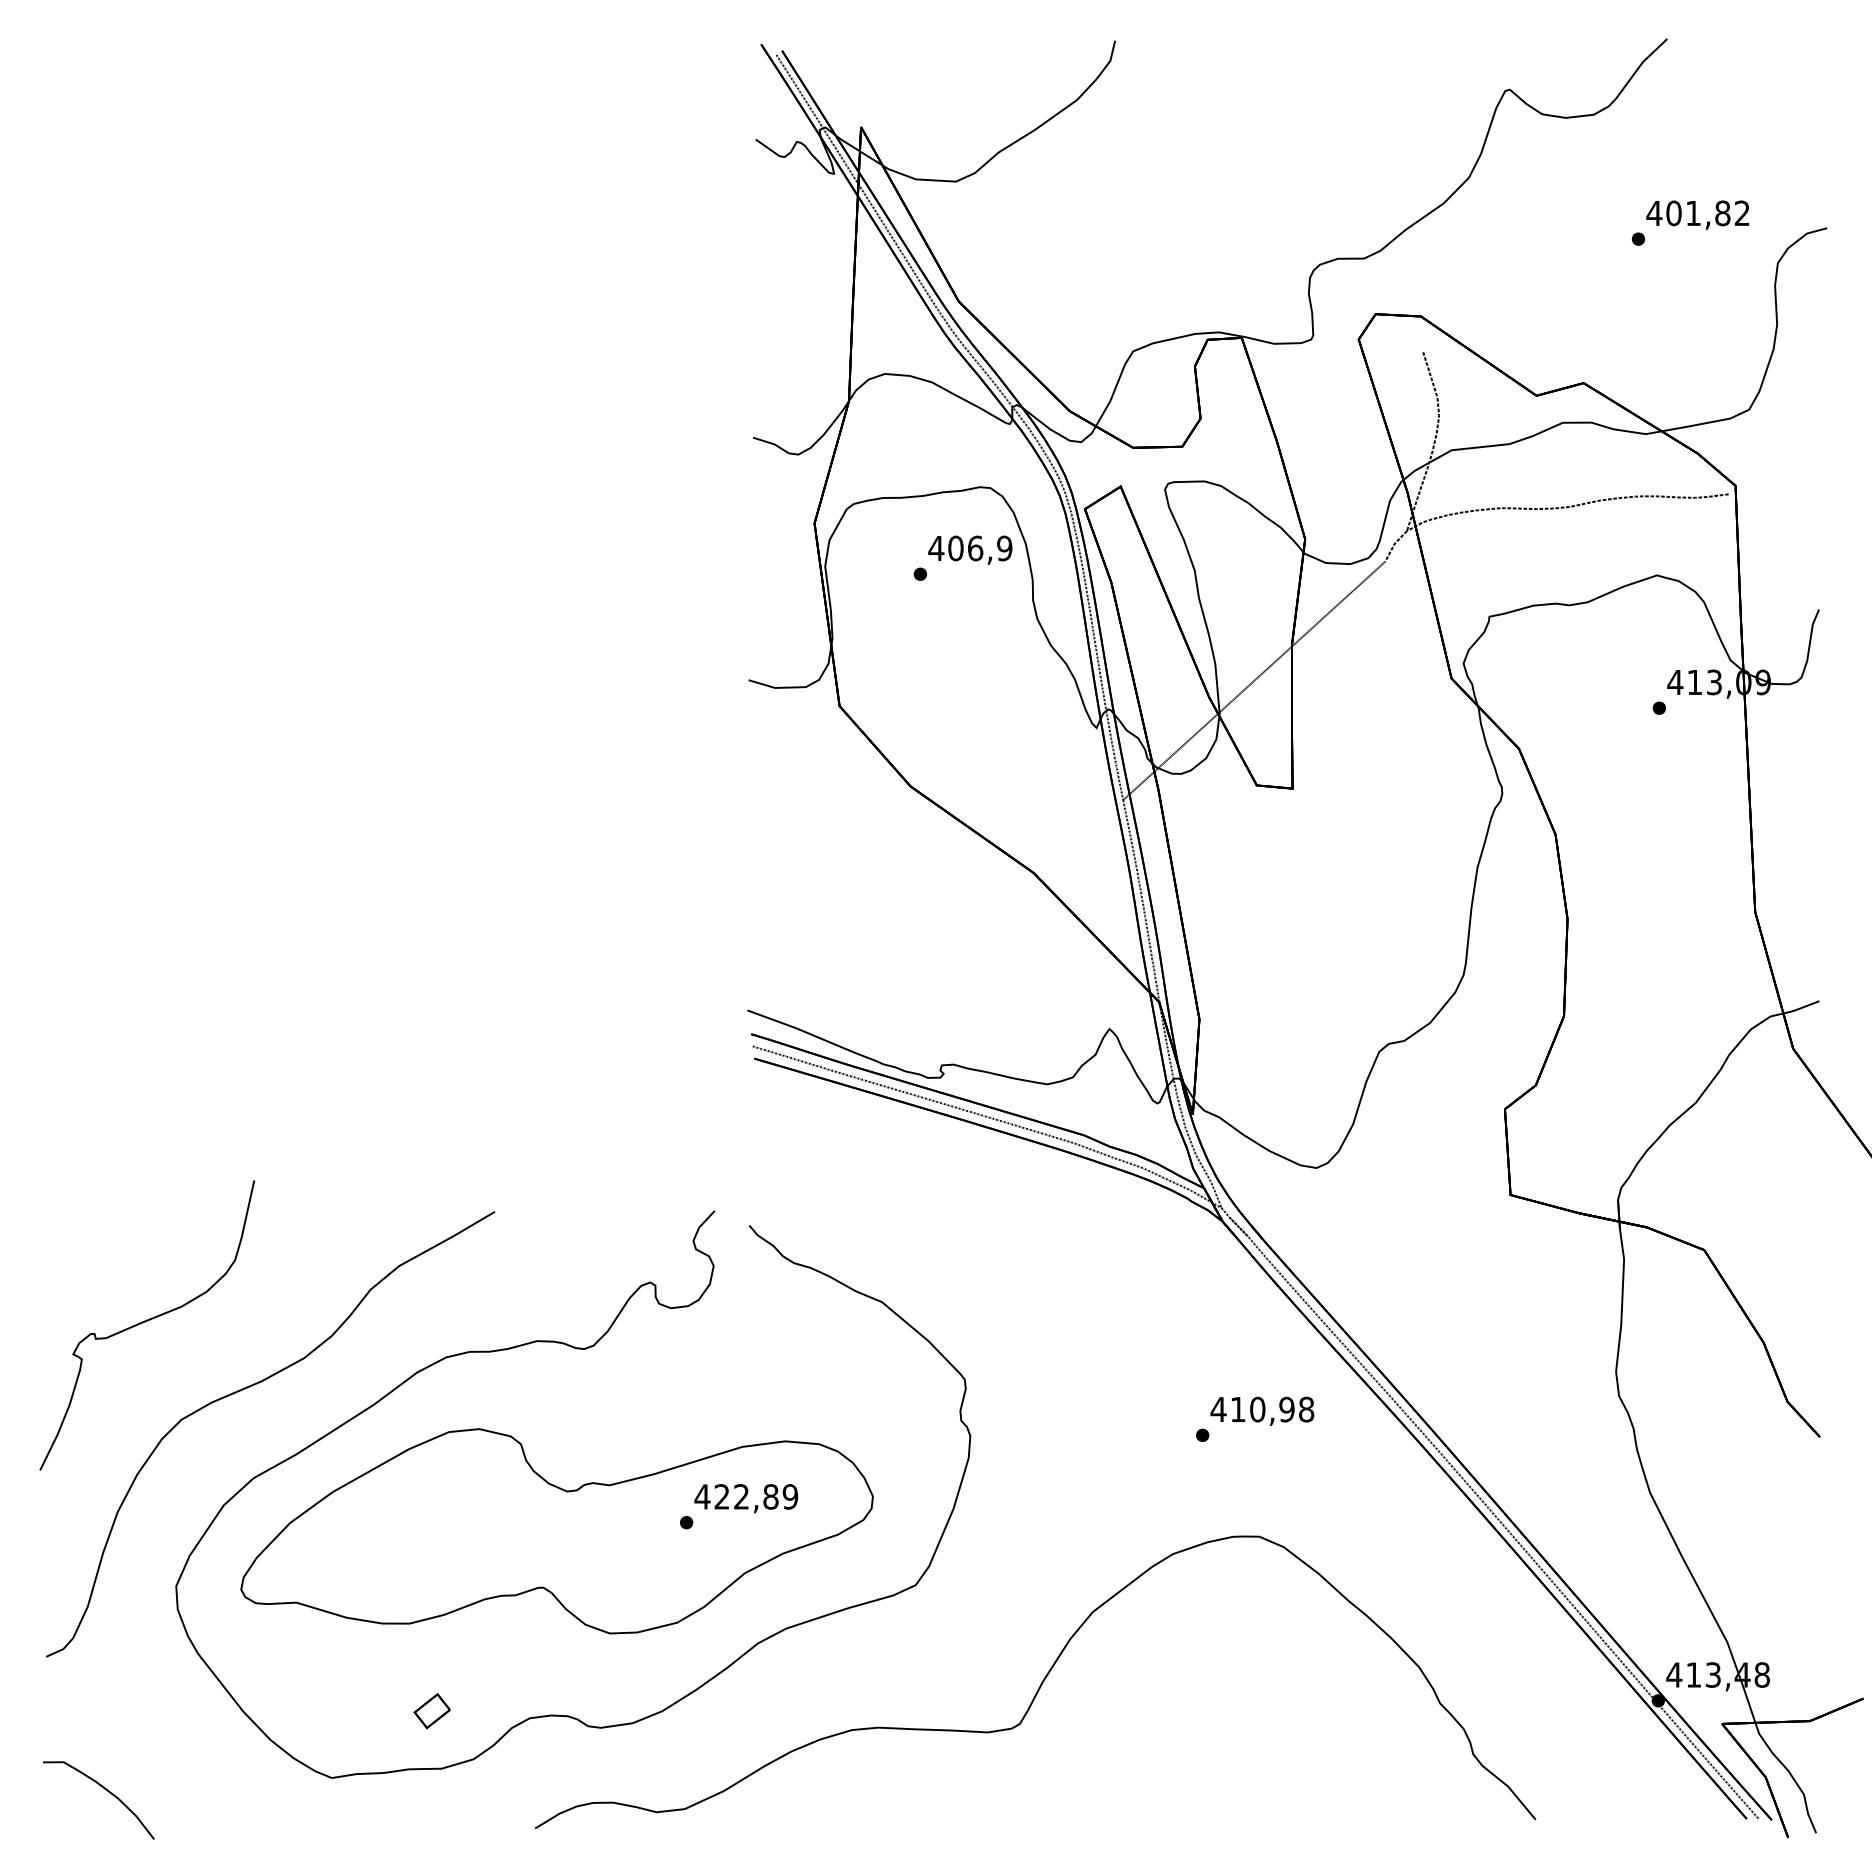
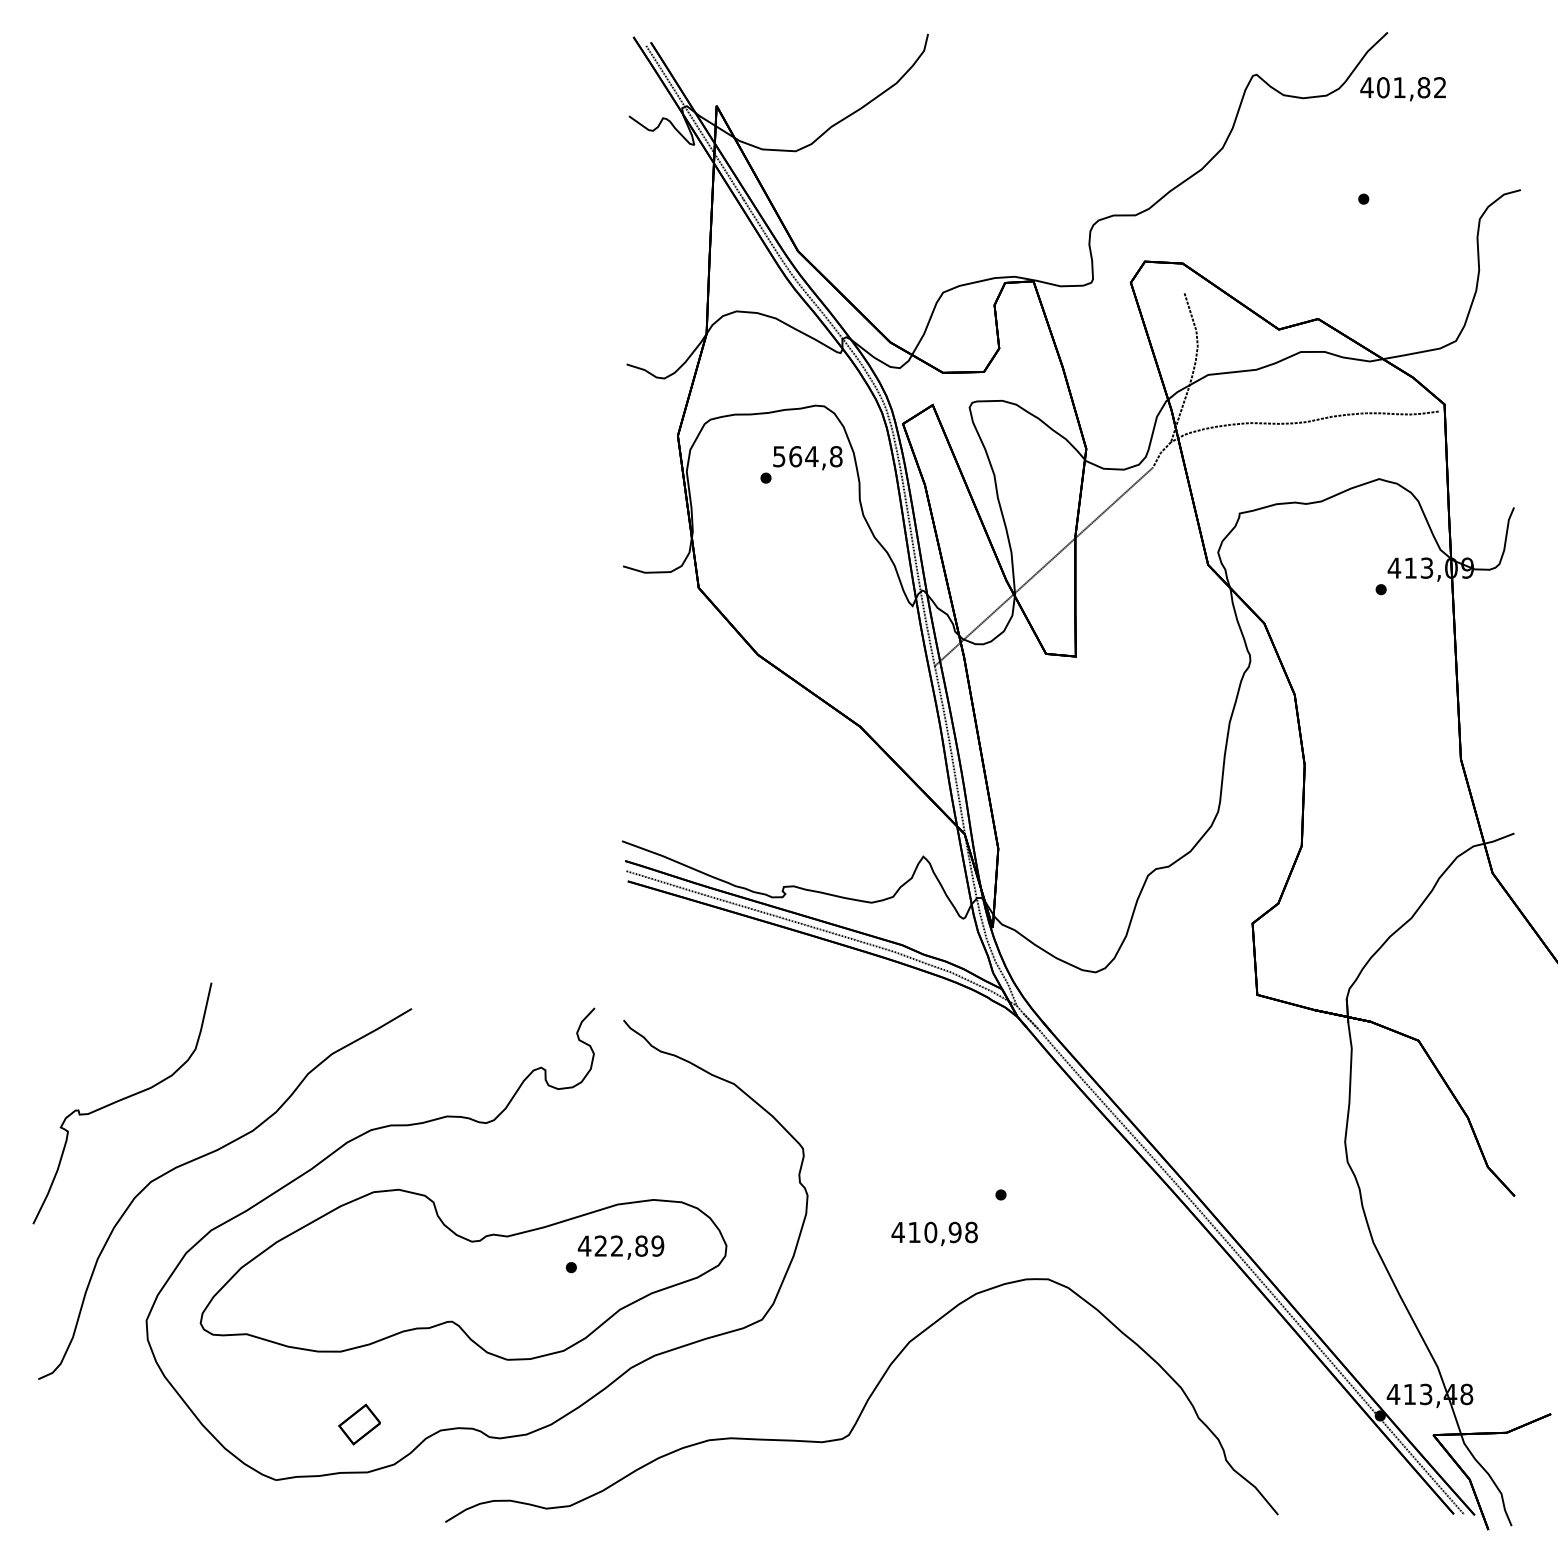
text: (1697, 215) -> (1402, 89), moved
text: (970, 548) -> (807, 456), 406,9 -> 564,8
text: (1262, 1410) -> (934, 1233), moved
part: (432, 1711) -> (359, 1424), size x1.4
curve: (106, 1791) -> (88, 1491), removed

